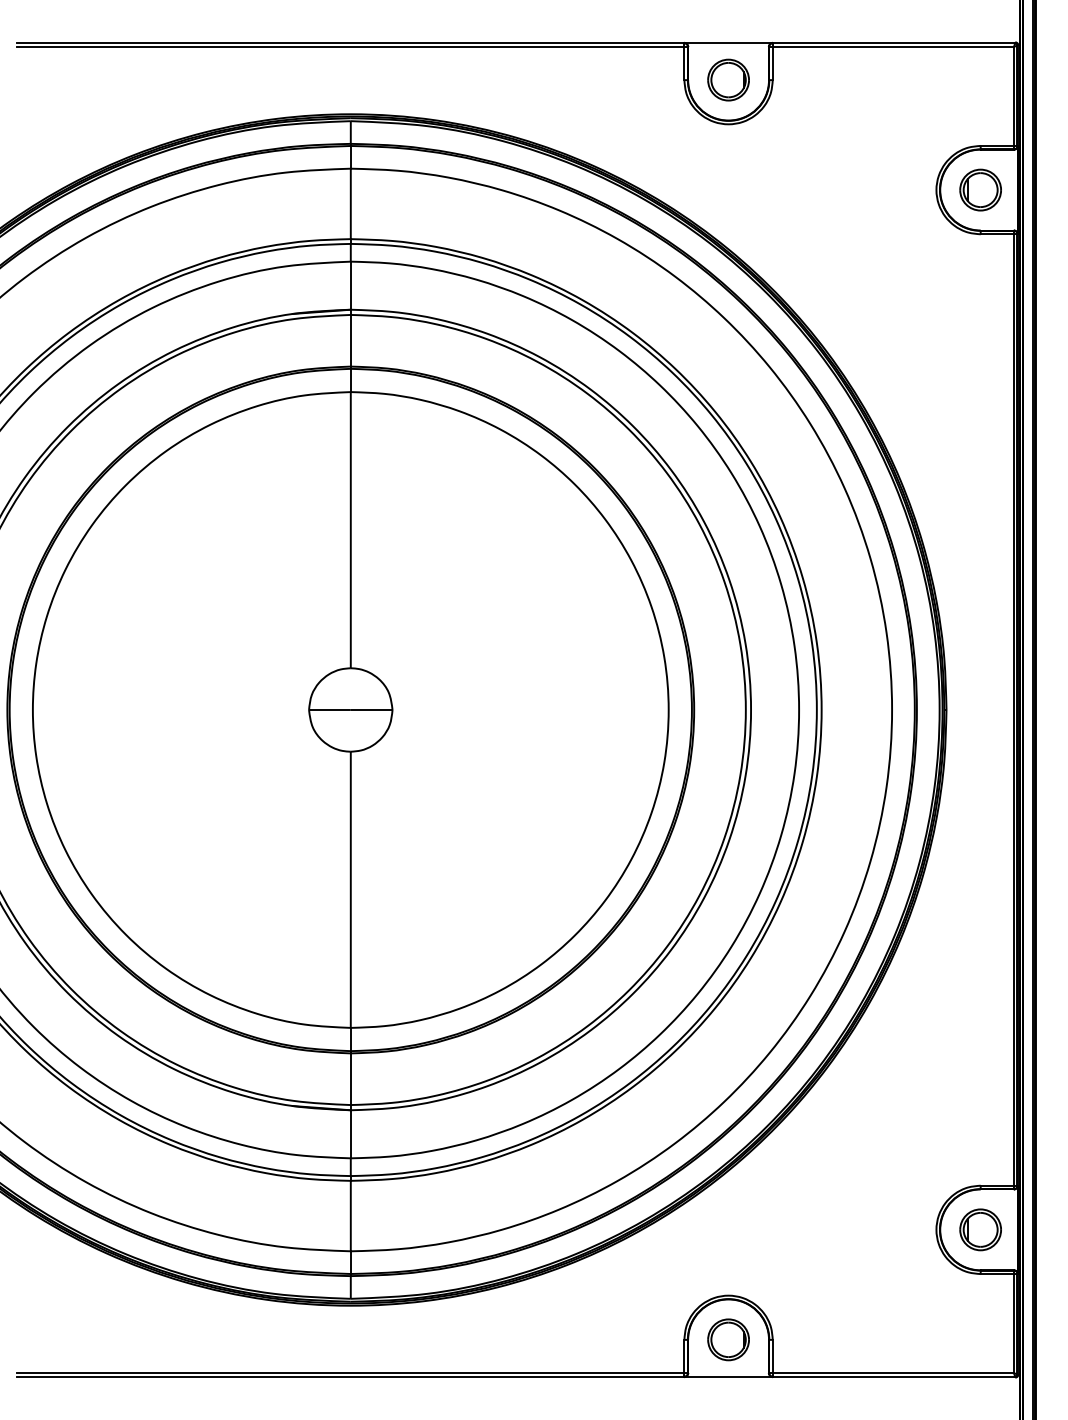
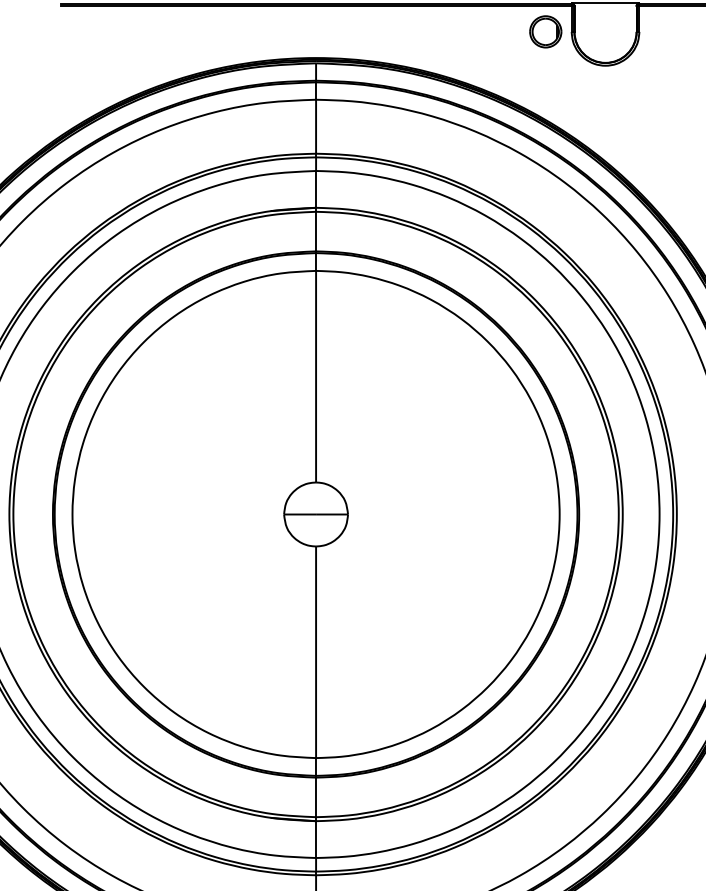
part: (728, 79) -> (545, 31), moved

